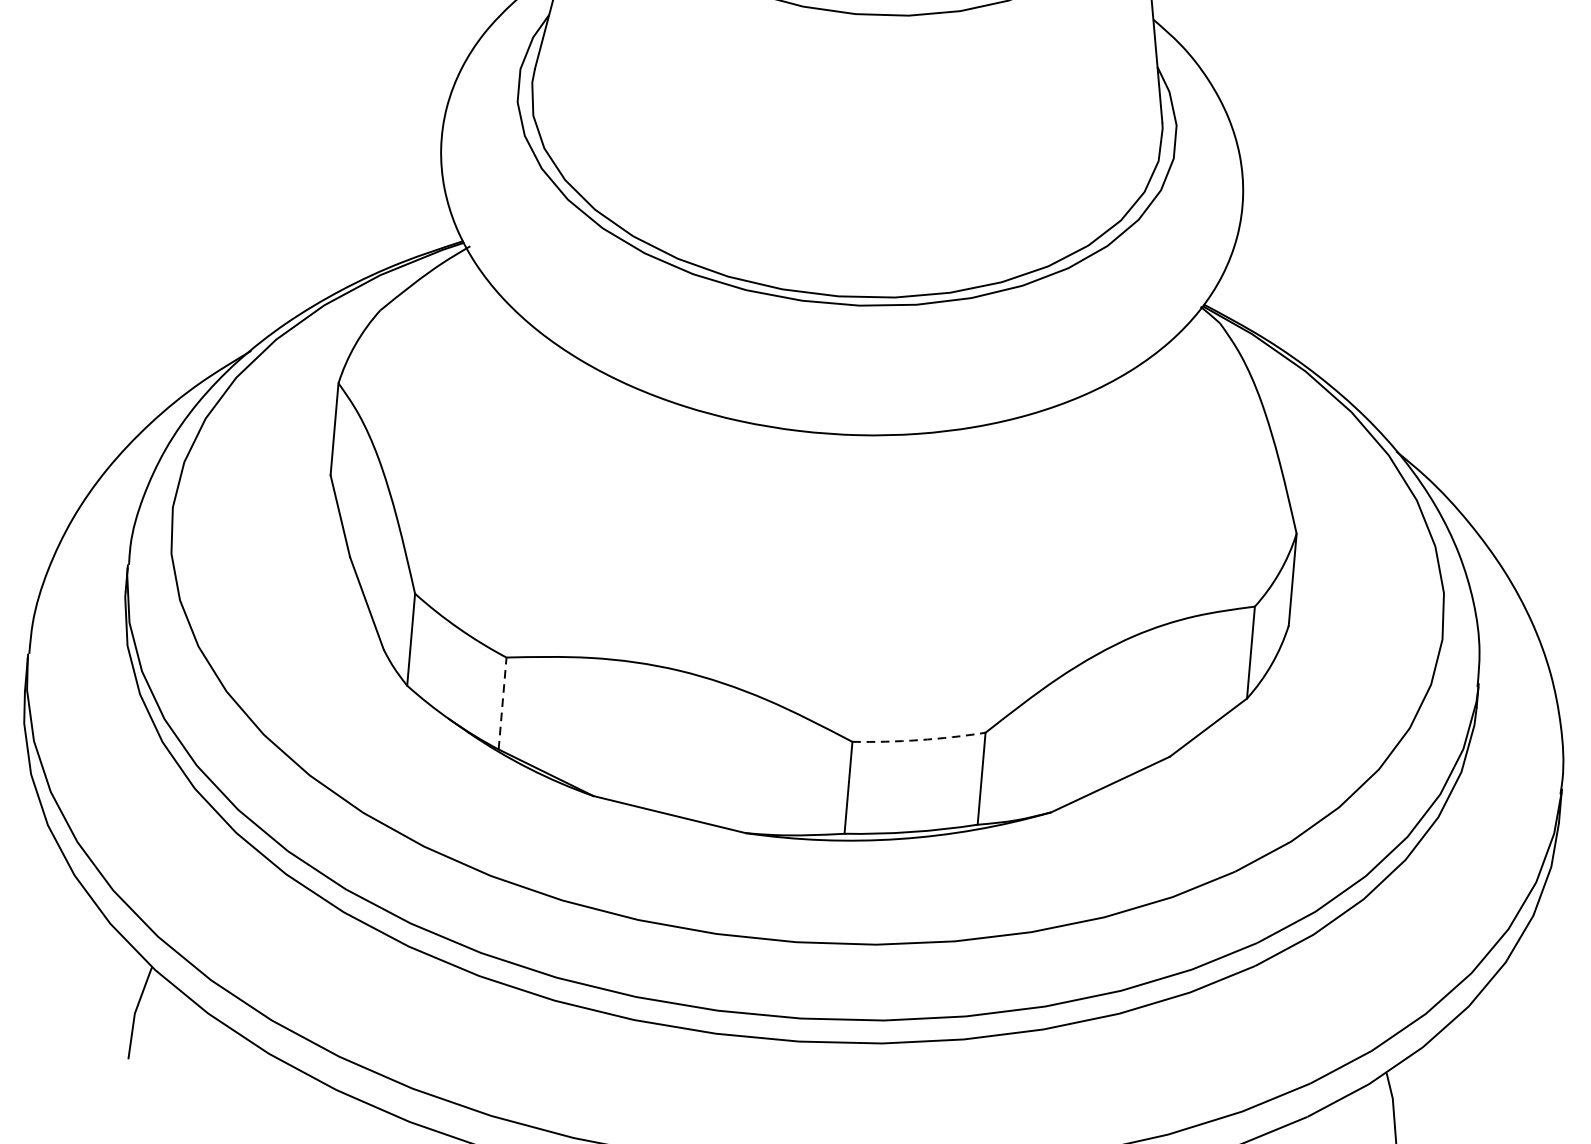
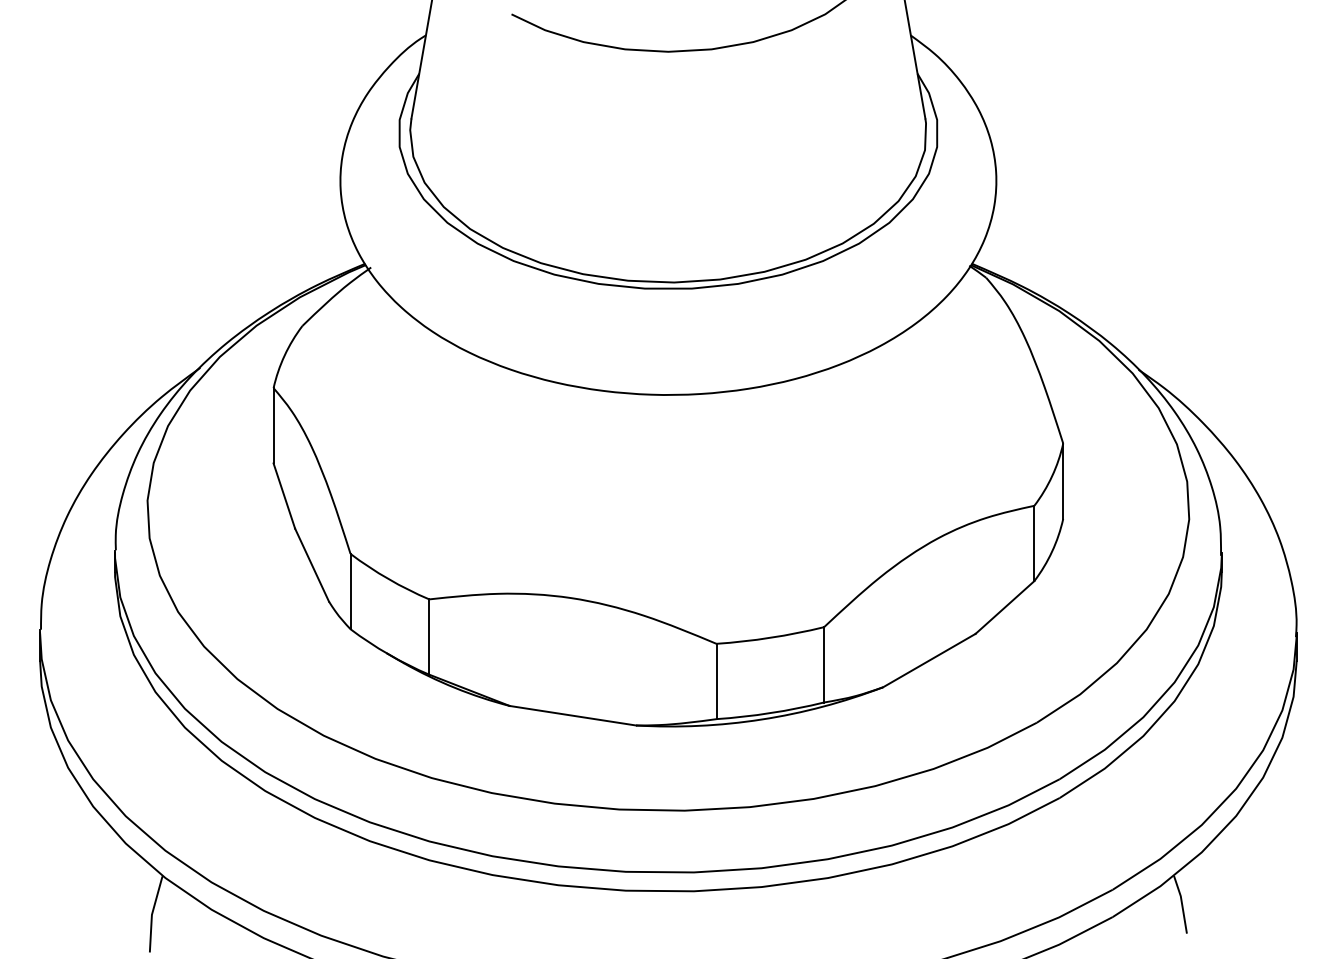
line: (502, 704) -> (429, 637), dashed -> solid
arc: (918, 739) -> (770, 637), dashed -> solid

